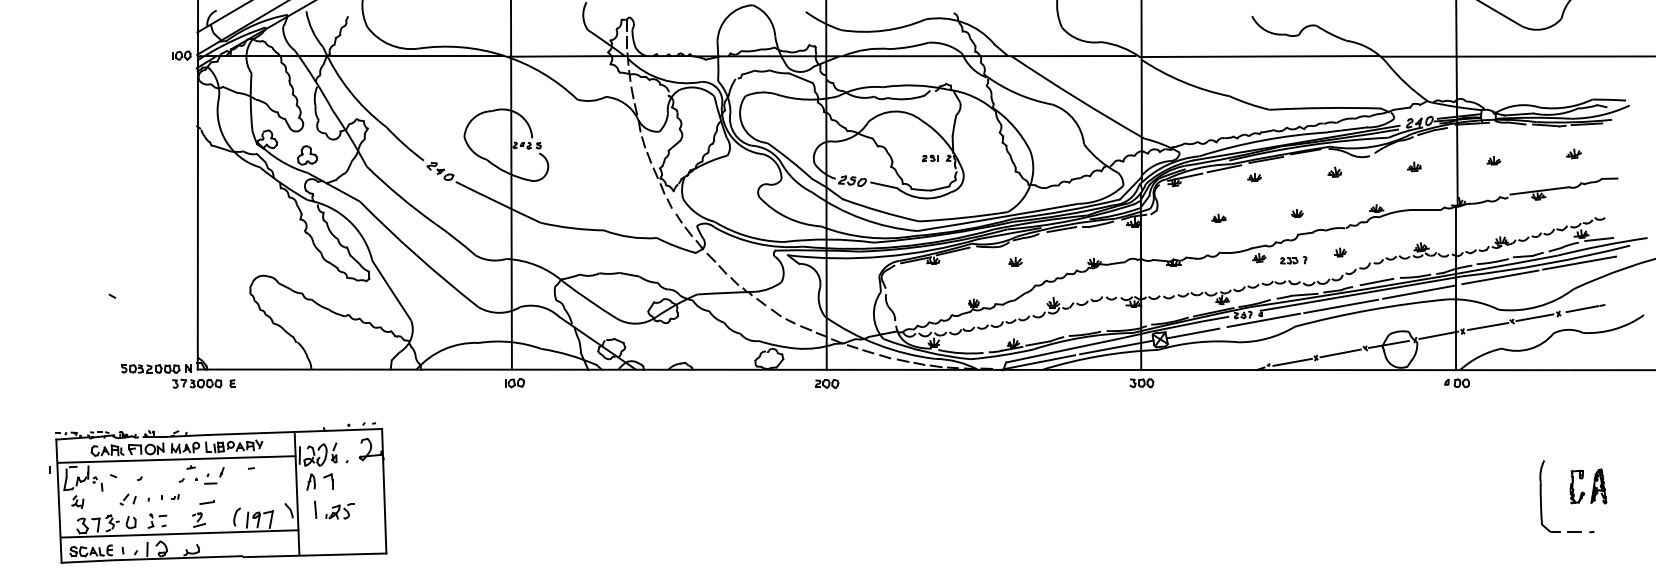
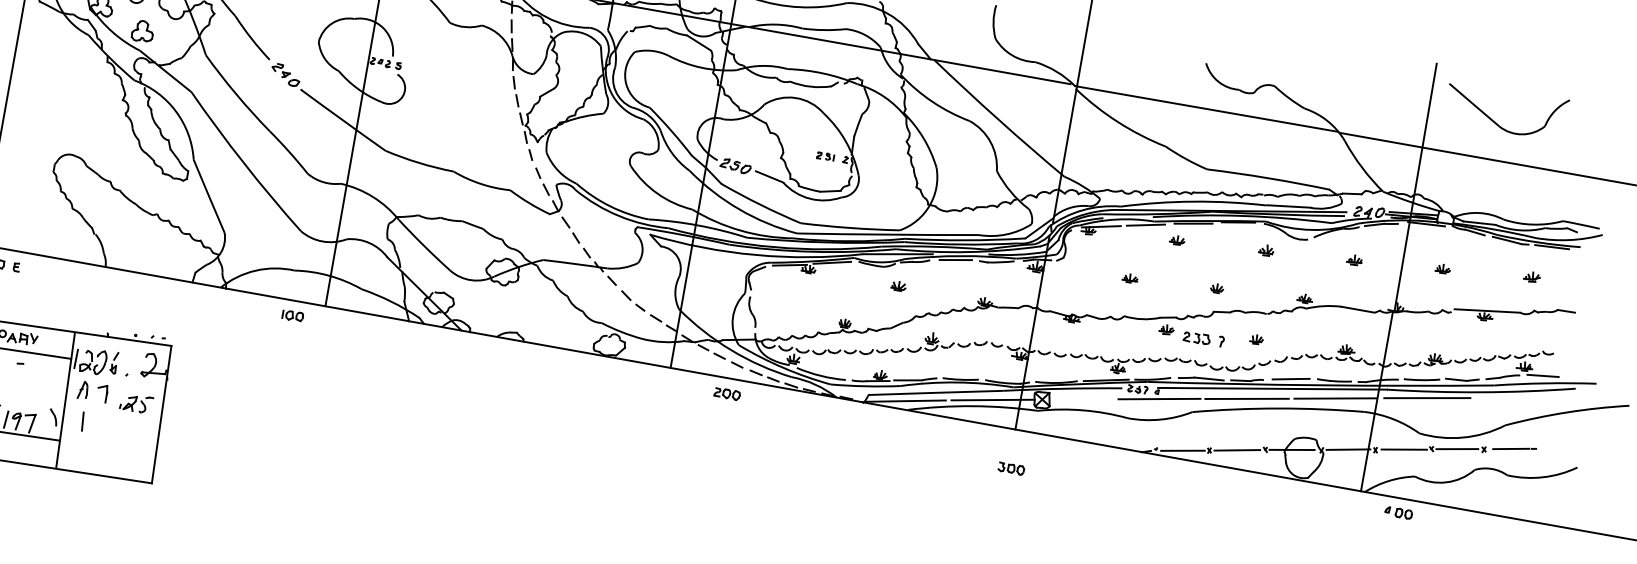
part: (1293, 260) -> (1203, 339), size x1.4
line: (1579, 262) -> (1516, 397), removed
line: (1193, 333) -> (1079, 399), removed
part: (1456, 382) -> (1398, 511), moved
part: (514, 383) -> (292, 316), moved
part: (827, 383) -> (727, 393), moved
part: (1141, 383) -> (1010, 468), moved
part: (339, 511) -> (135, 403), moved

